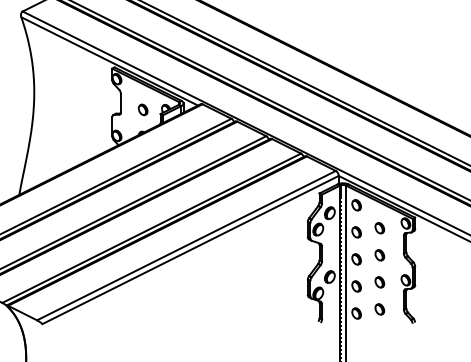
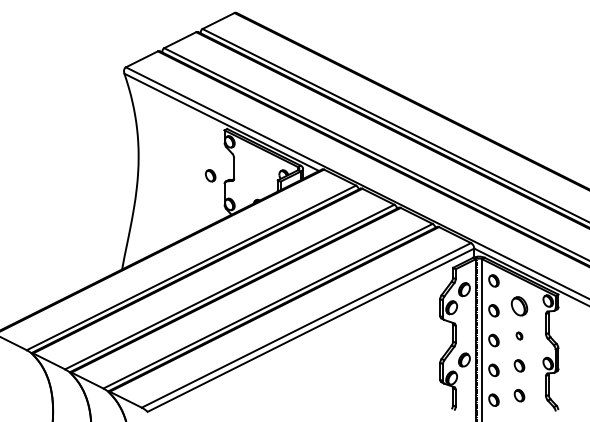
part: (143, 109) -> (210, 175), moved
part: (379, 227) -> (519, 305), size x1.6
part: (379, 254) -> (519, 335), size x0.6

